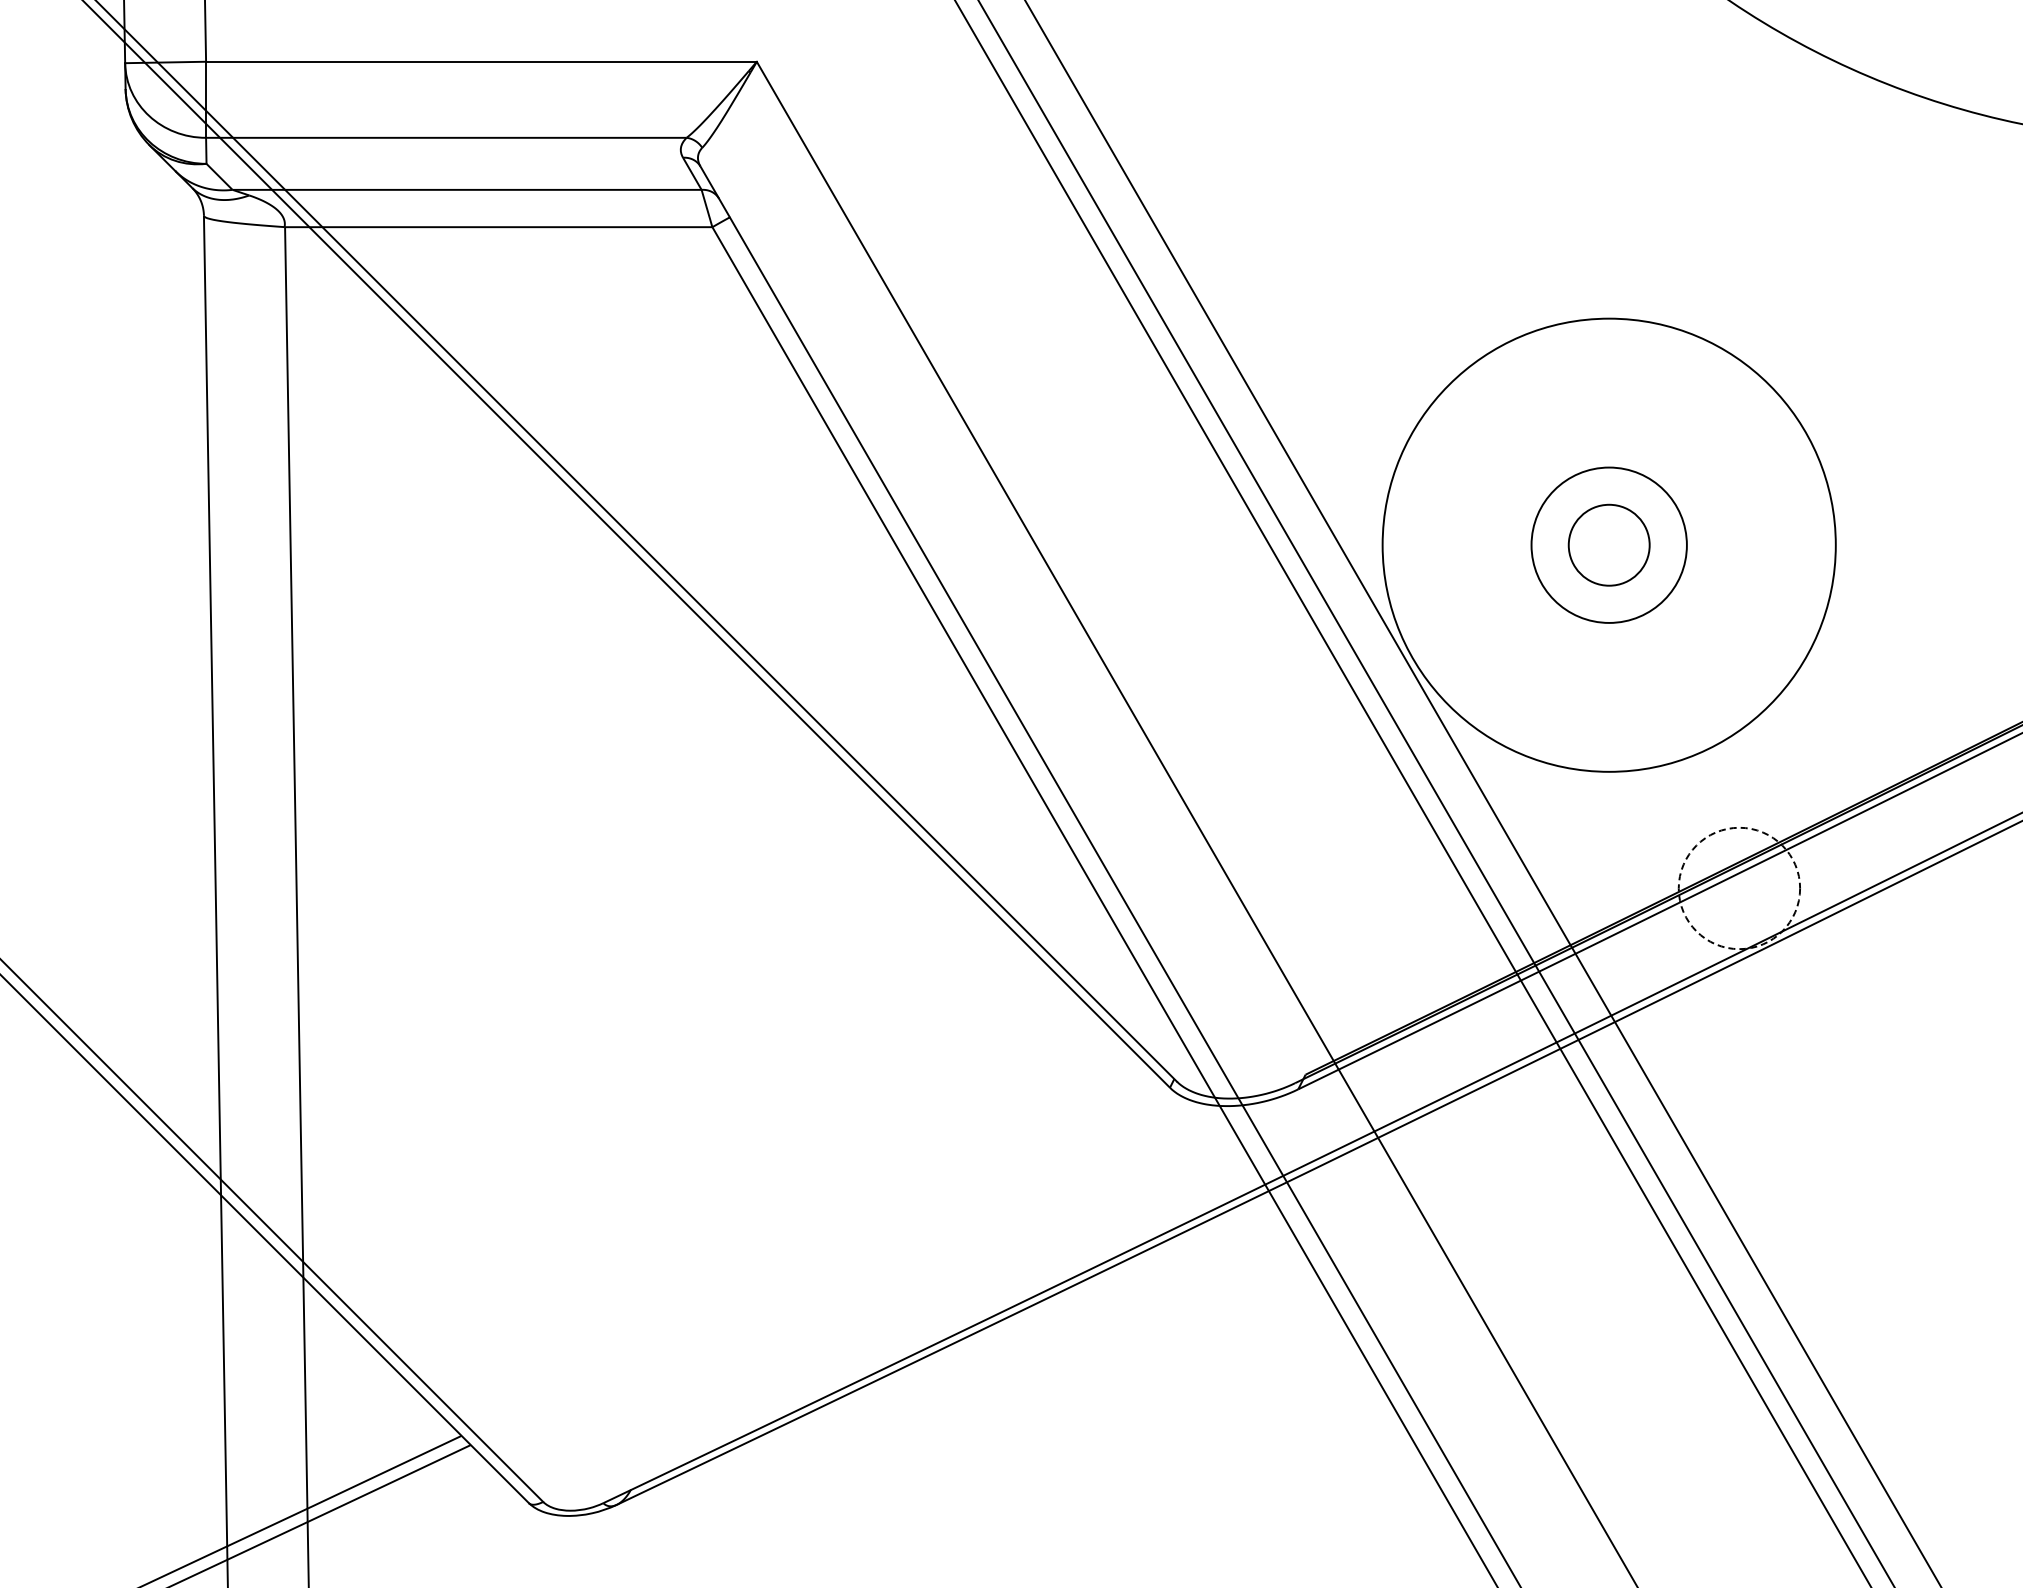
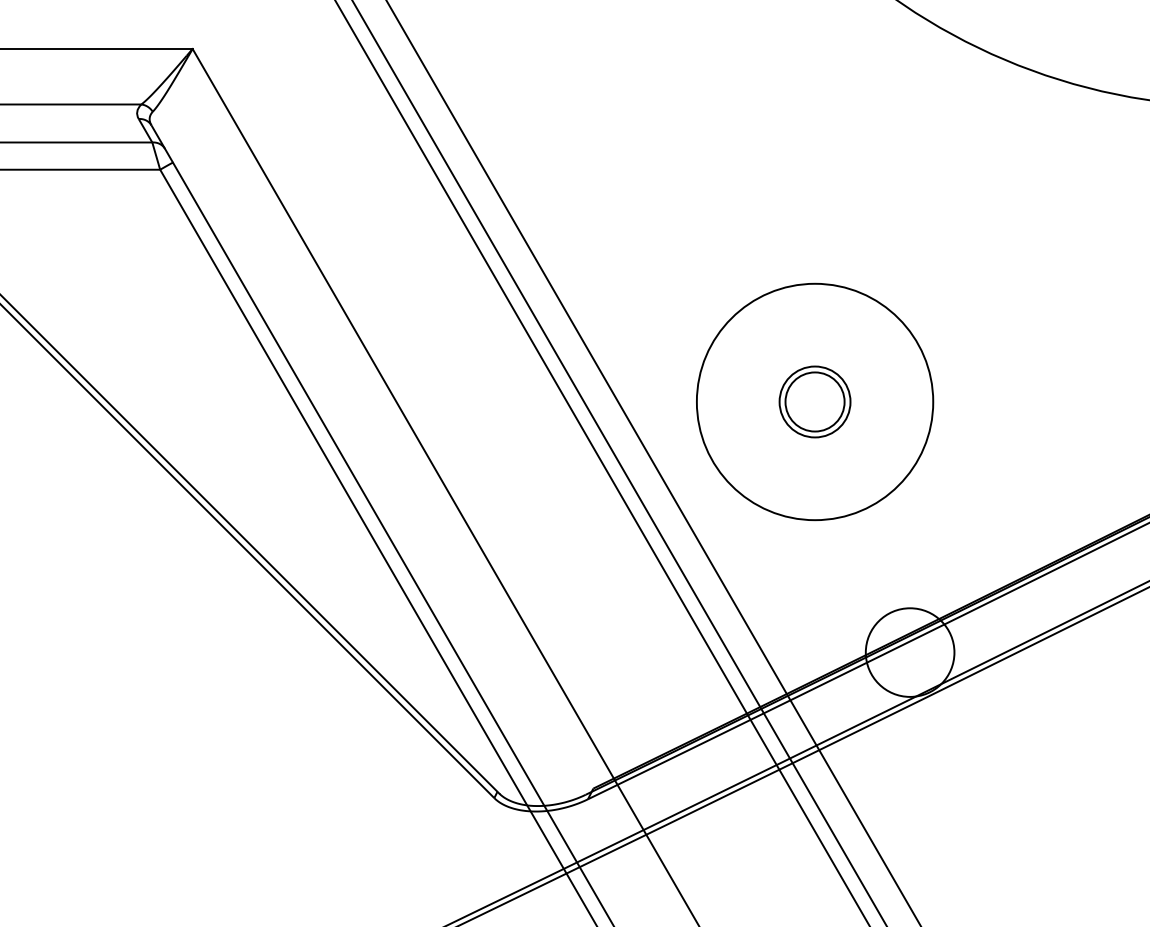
circle: (1608, 544) -> (814, 401), size x0.62
circle: (1609, 545) -> (815, 402), size x0.71
circle: (1739, 888) -> (910, 652), dashed -> solid

